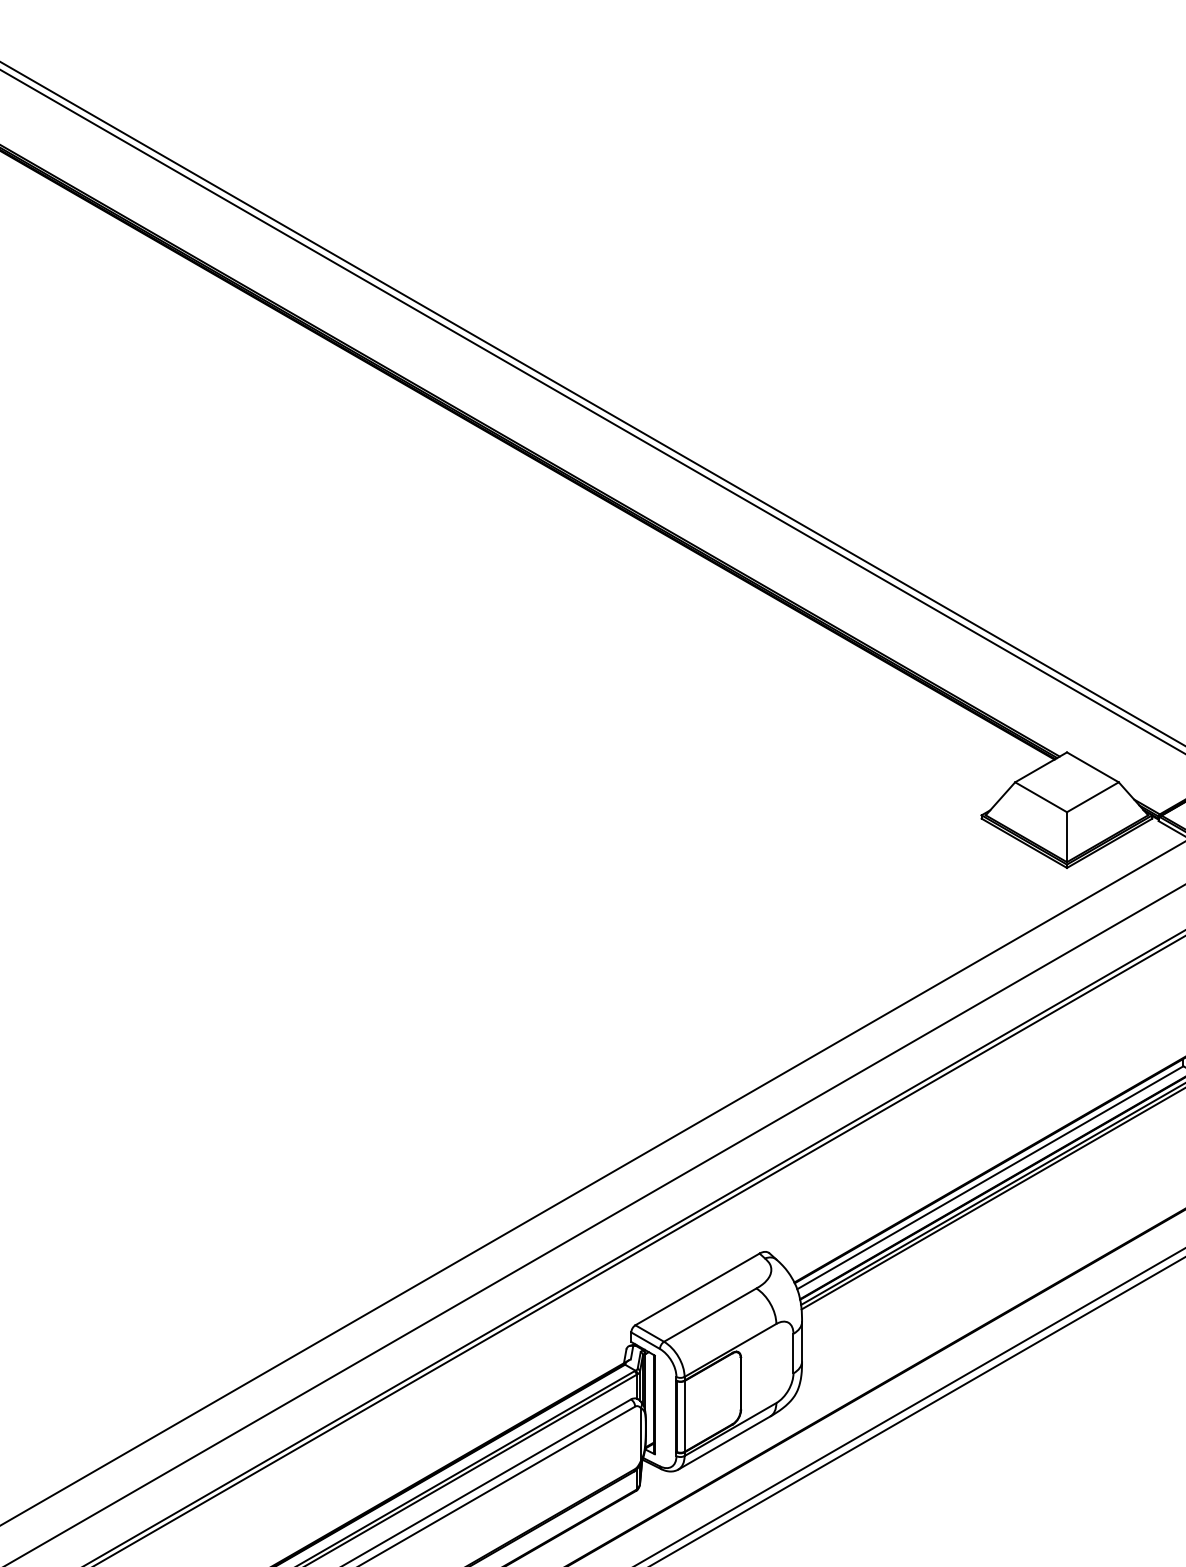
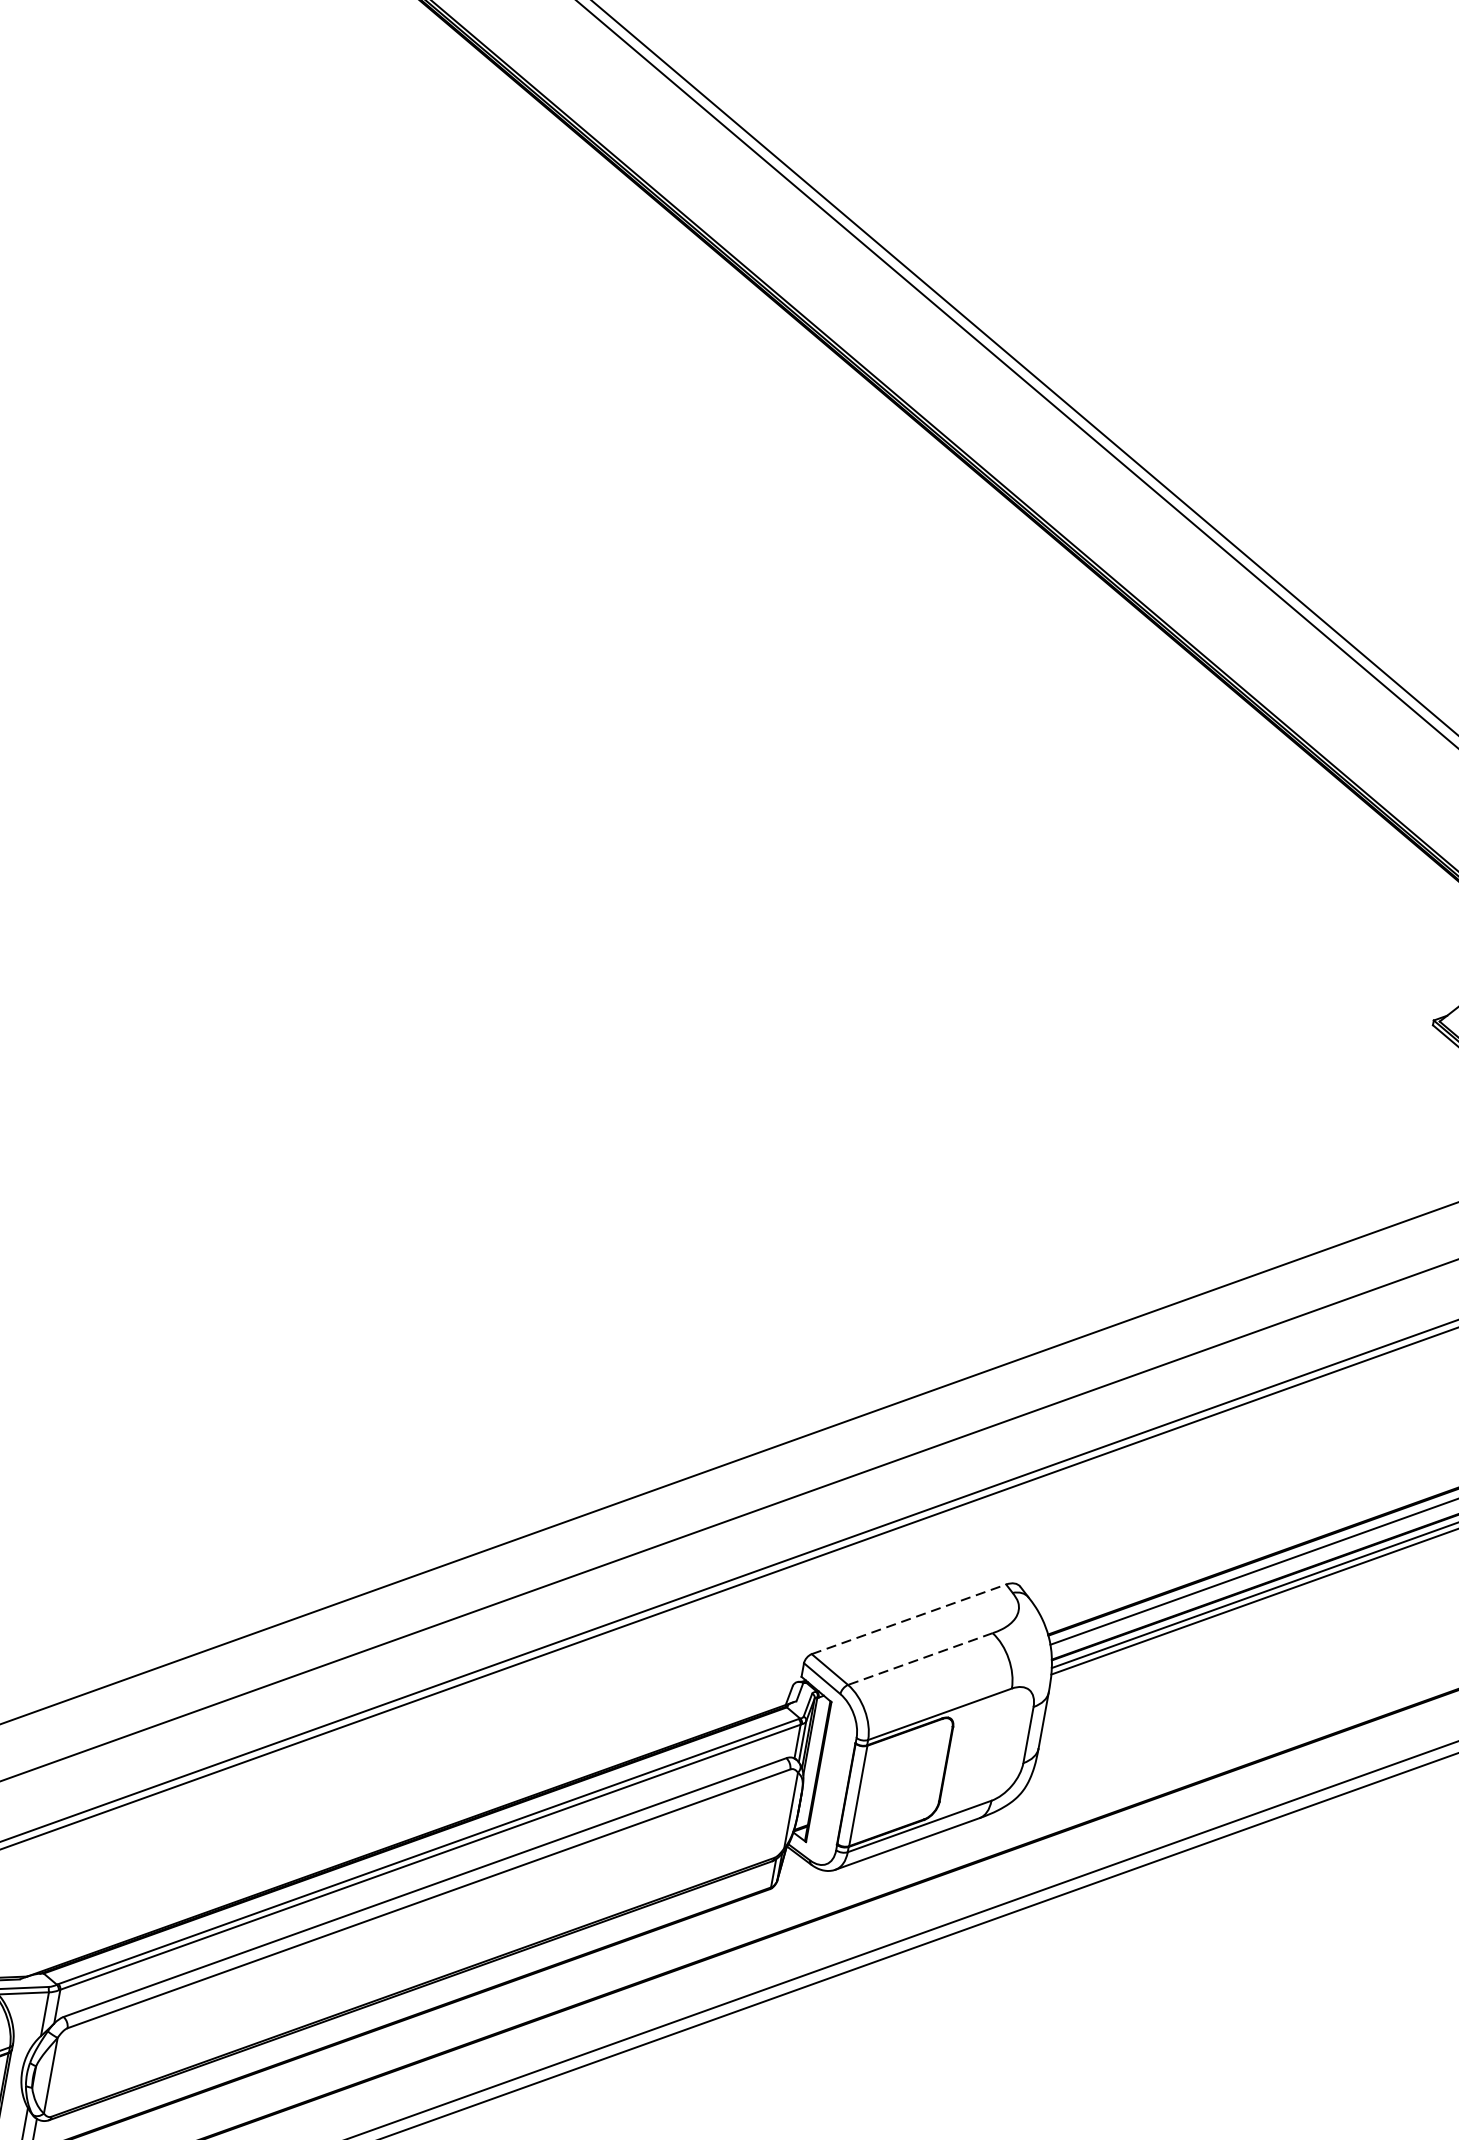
line: (697, 1289) -> (908, 1619), solid -> dashed
line: (709, 1315) -> (919, 1659), solid -> dashed

